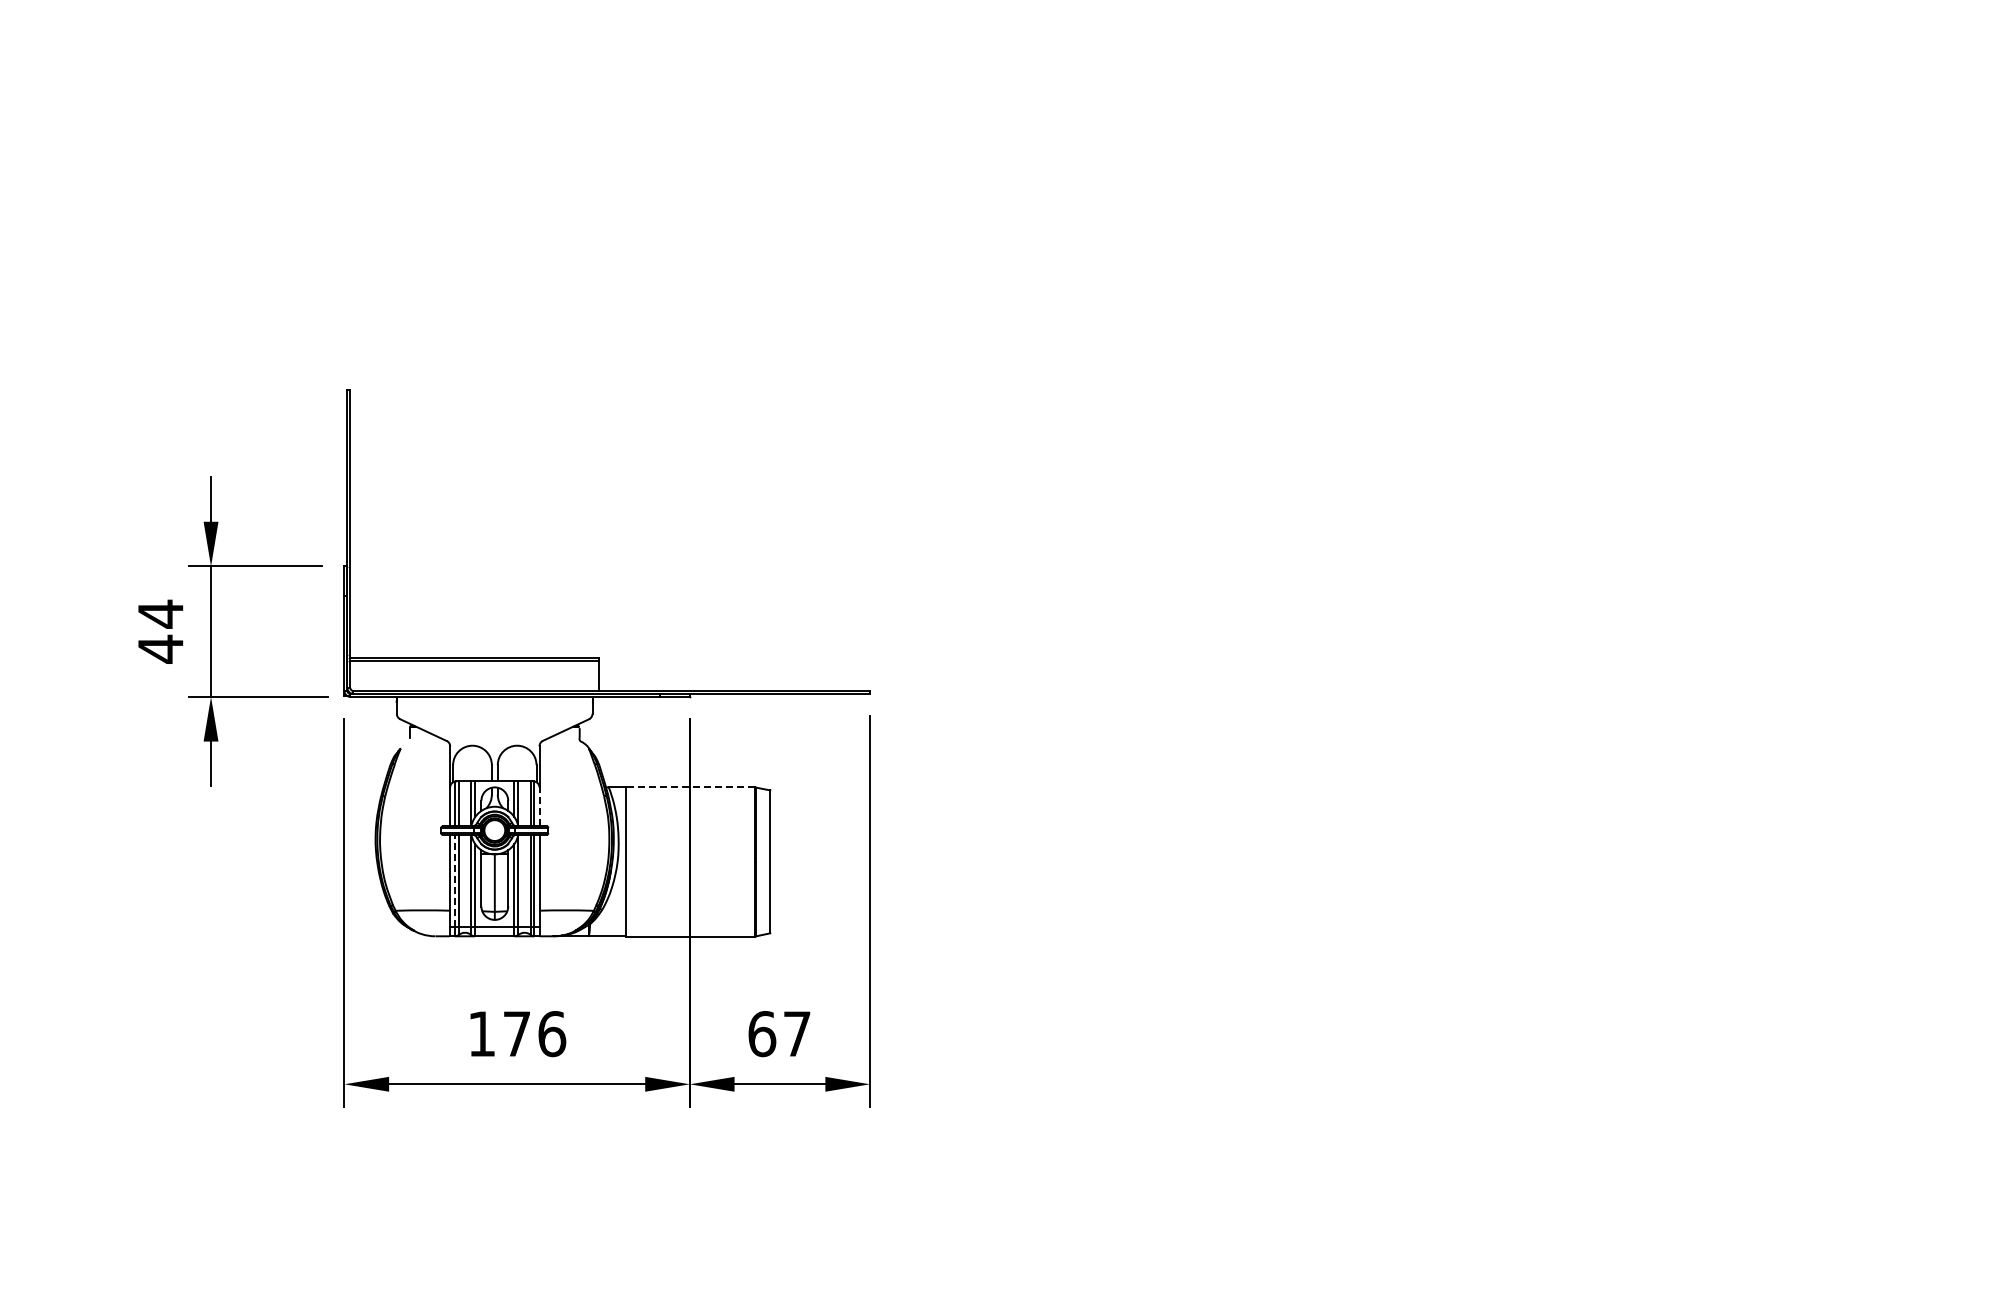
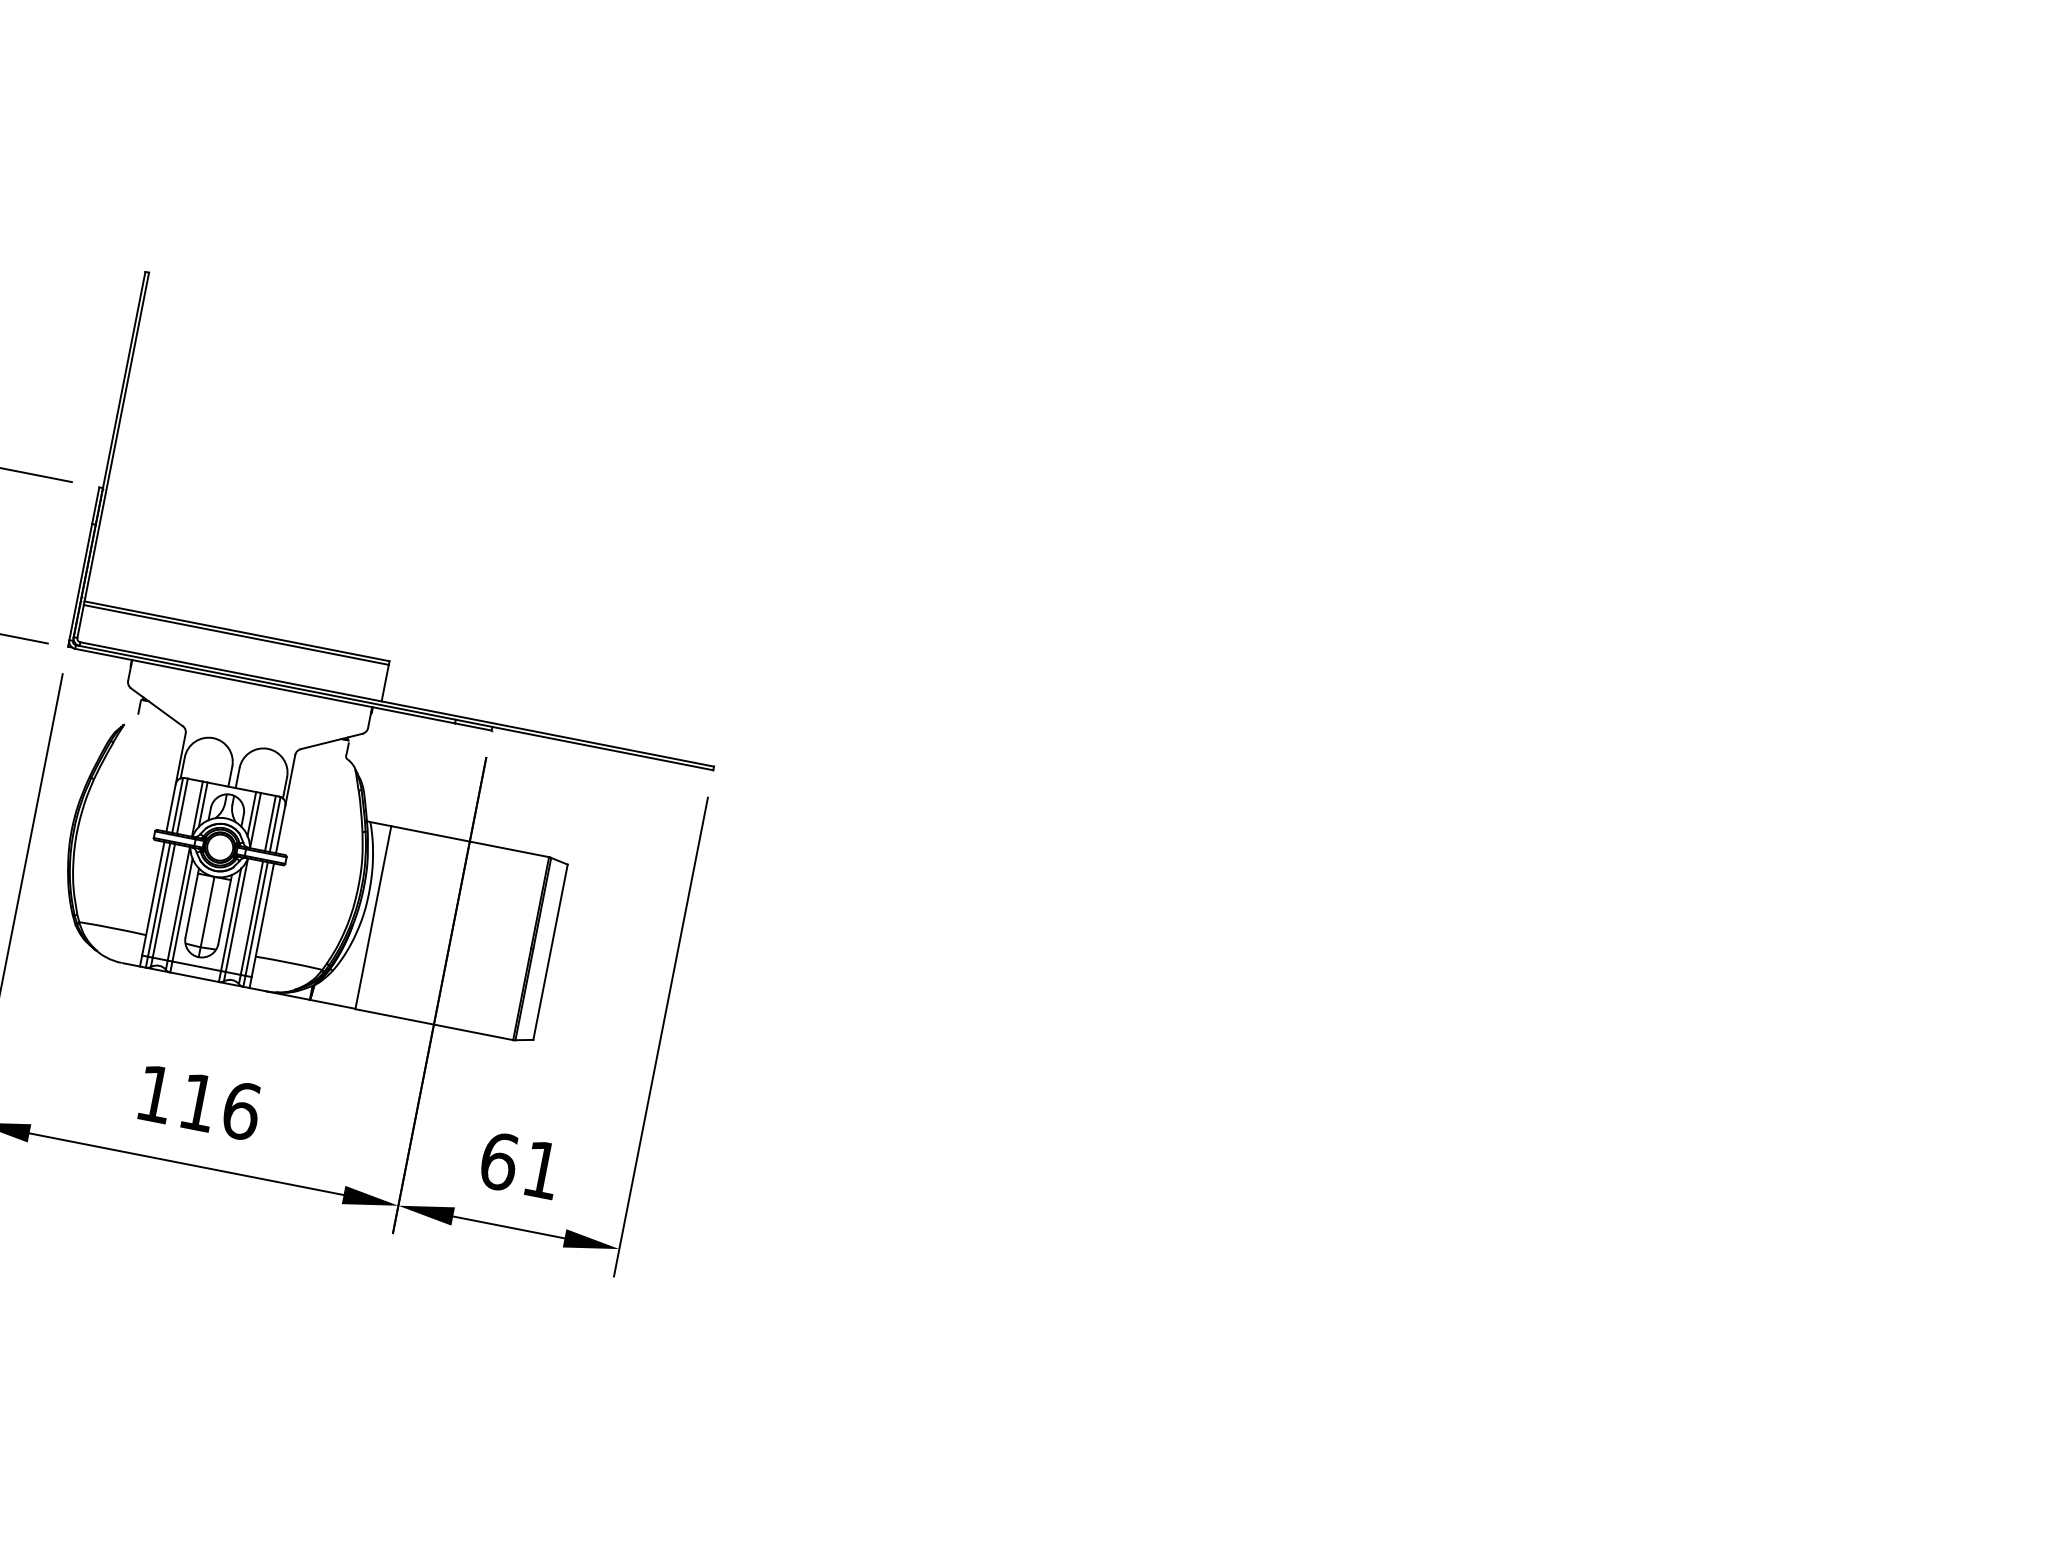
line: (689, 787) -> (469, 841), dashed -> solid
line: (539, 806) -> (280, 828), dashed -> solid
line: (454, 880) -> (158, 899), dashed -> solid
text: (516, 1033) -> (197, 1101), 176 -> 116
text: (797, 1033) -> (542, 1169), 67 -> 61

